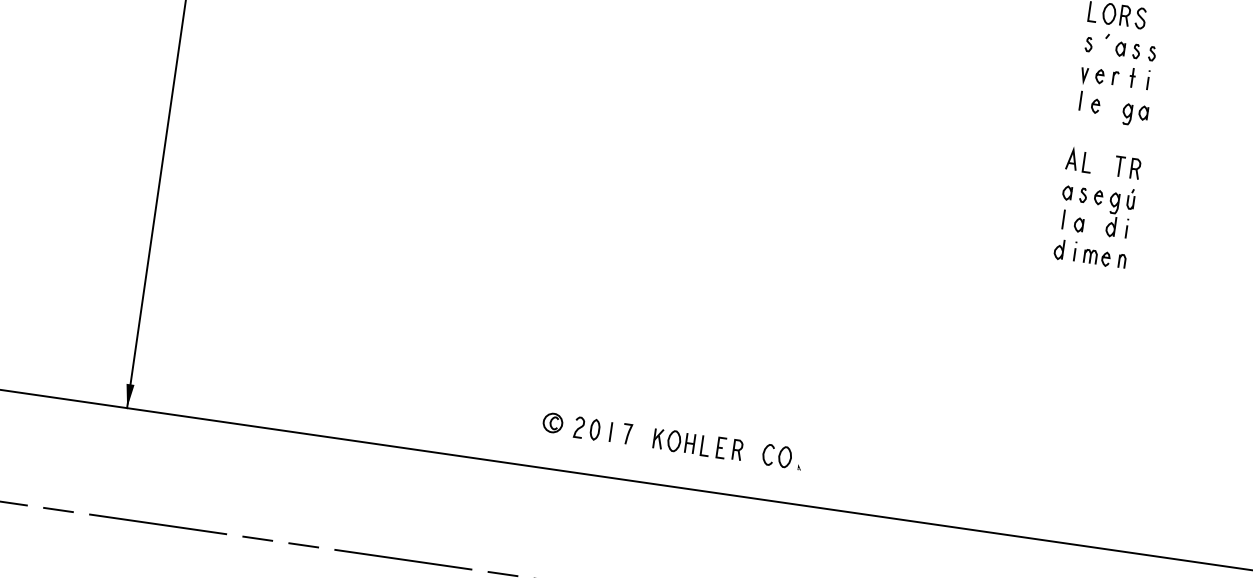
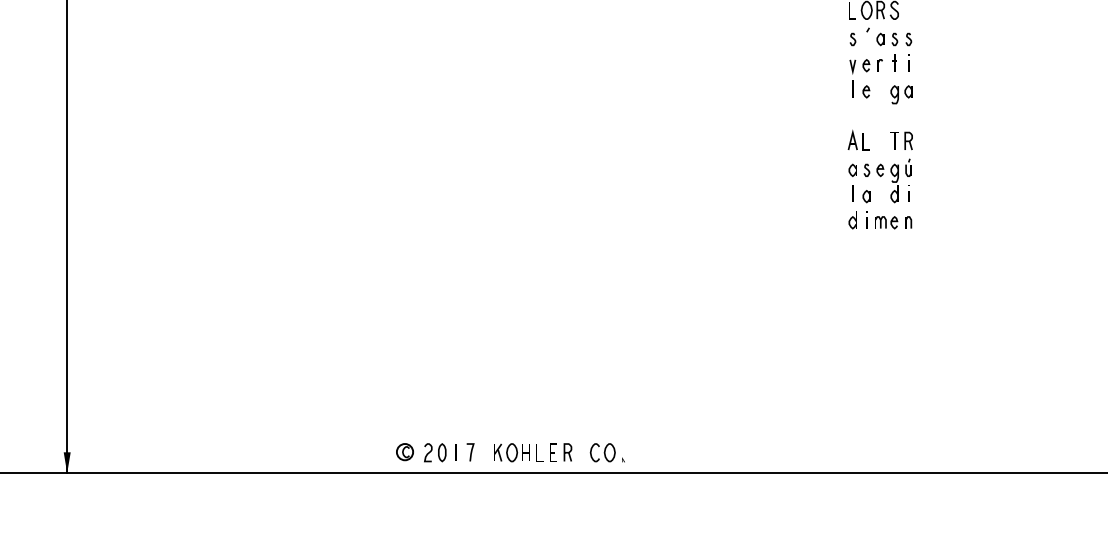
part: (672, 440) -> (510, 452), moved

